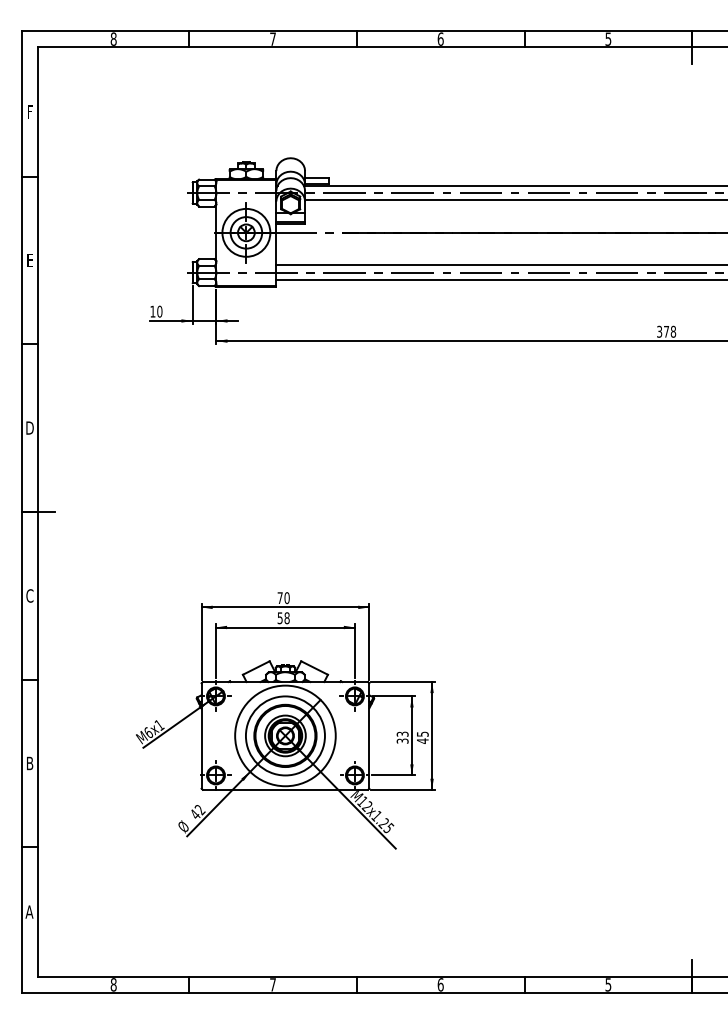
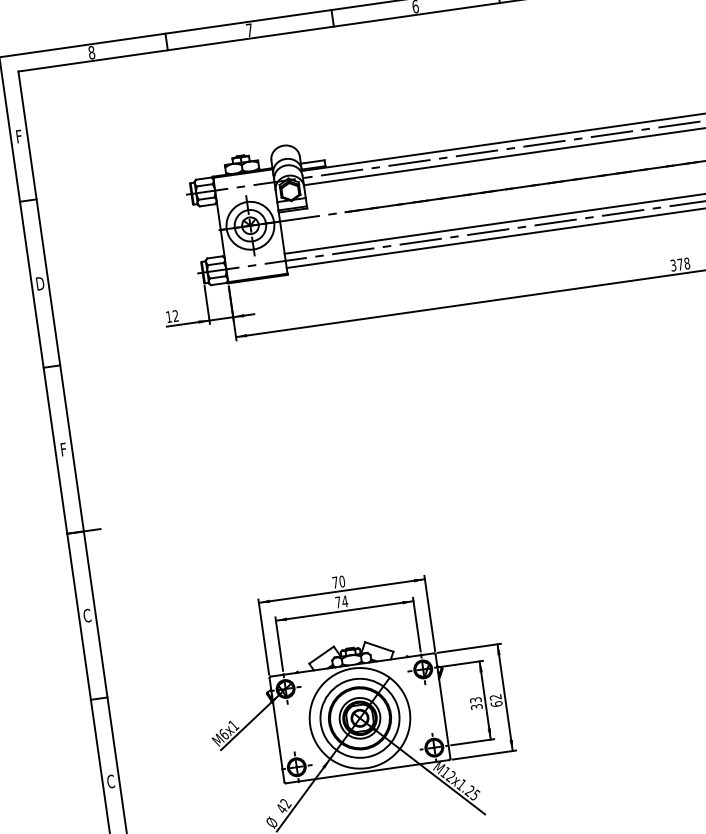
text: (29, 260) -> (39, 283), E -> D
text: (159, 311) -> (175, 315), 10 -> 12
text: (29, 427) -> (63, 449), D -> F
text: (283, 618) -> (341, 602), 58 -> 74
text: (422, 737) -> (495, 700), 45 -> 62
text: (29, 763) -> (110, 781), B -> C

